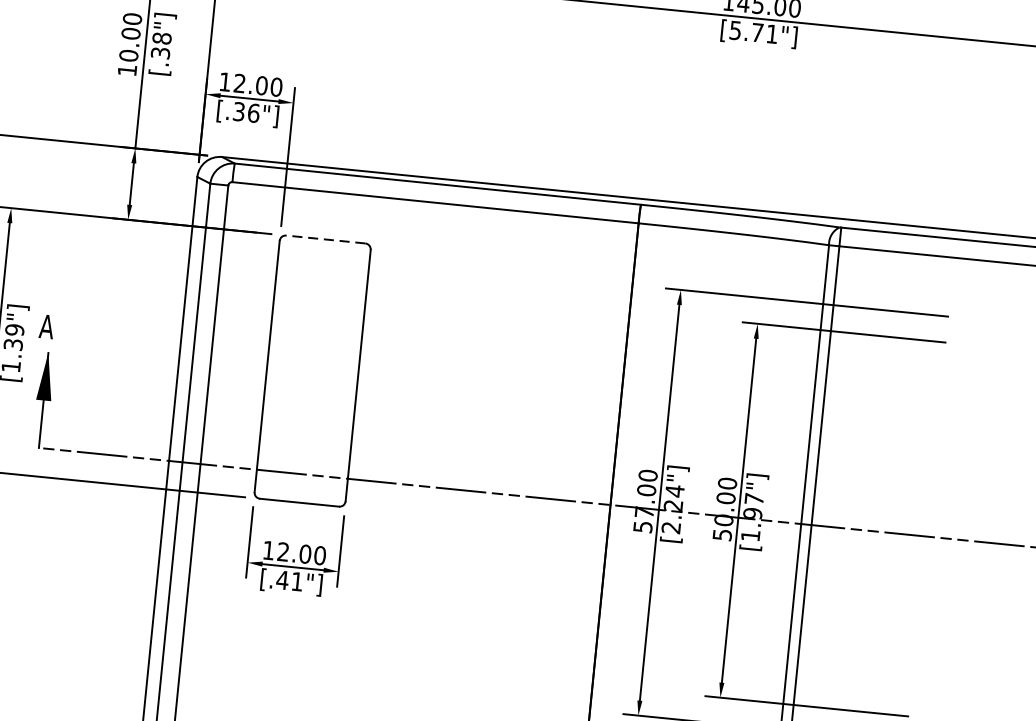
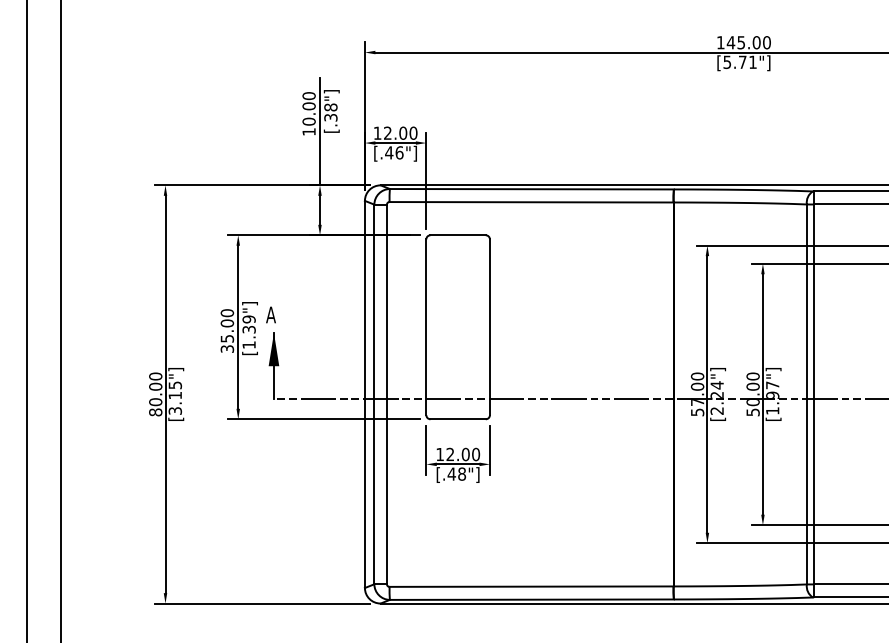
text: (239, 111) -> (389, 152), [.36"] -> [.46"]
line: (326, 239) -> (458, 235), dashed -> solid
text: (298, 580) -> (462, 473), [.41"] -> [.48"]

